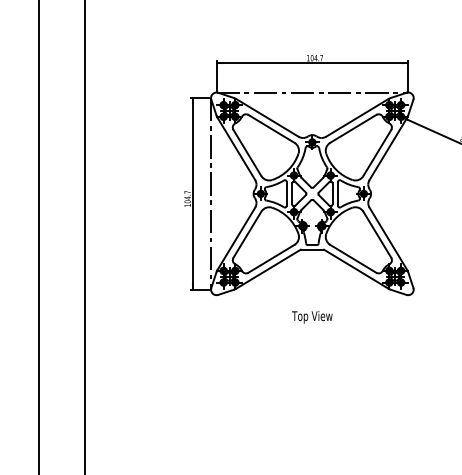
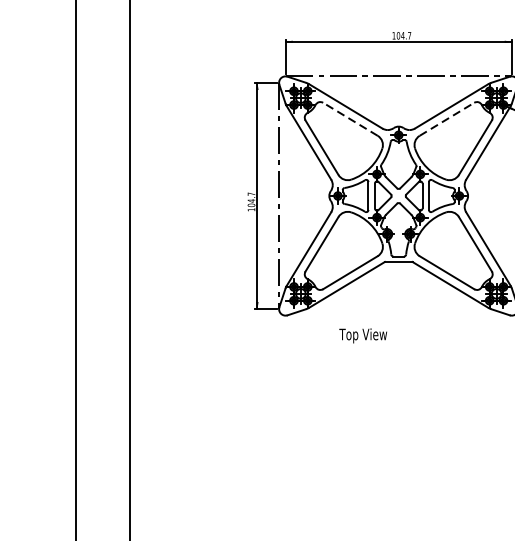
line: (271, 128) -> (350, 118), solid -> dashed
line: (353, 128) -> (447, 118), solid -> dashed
text: (312, 317) -> (363, 336), moved

